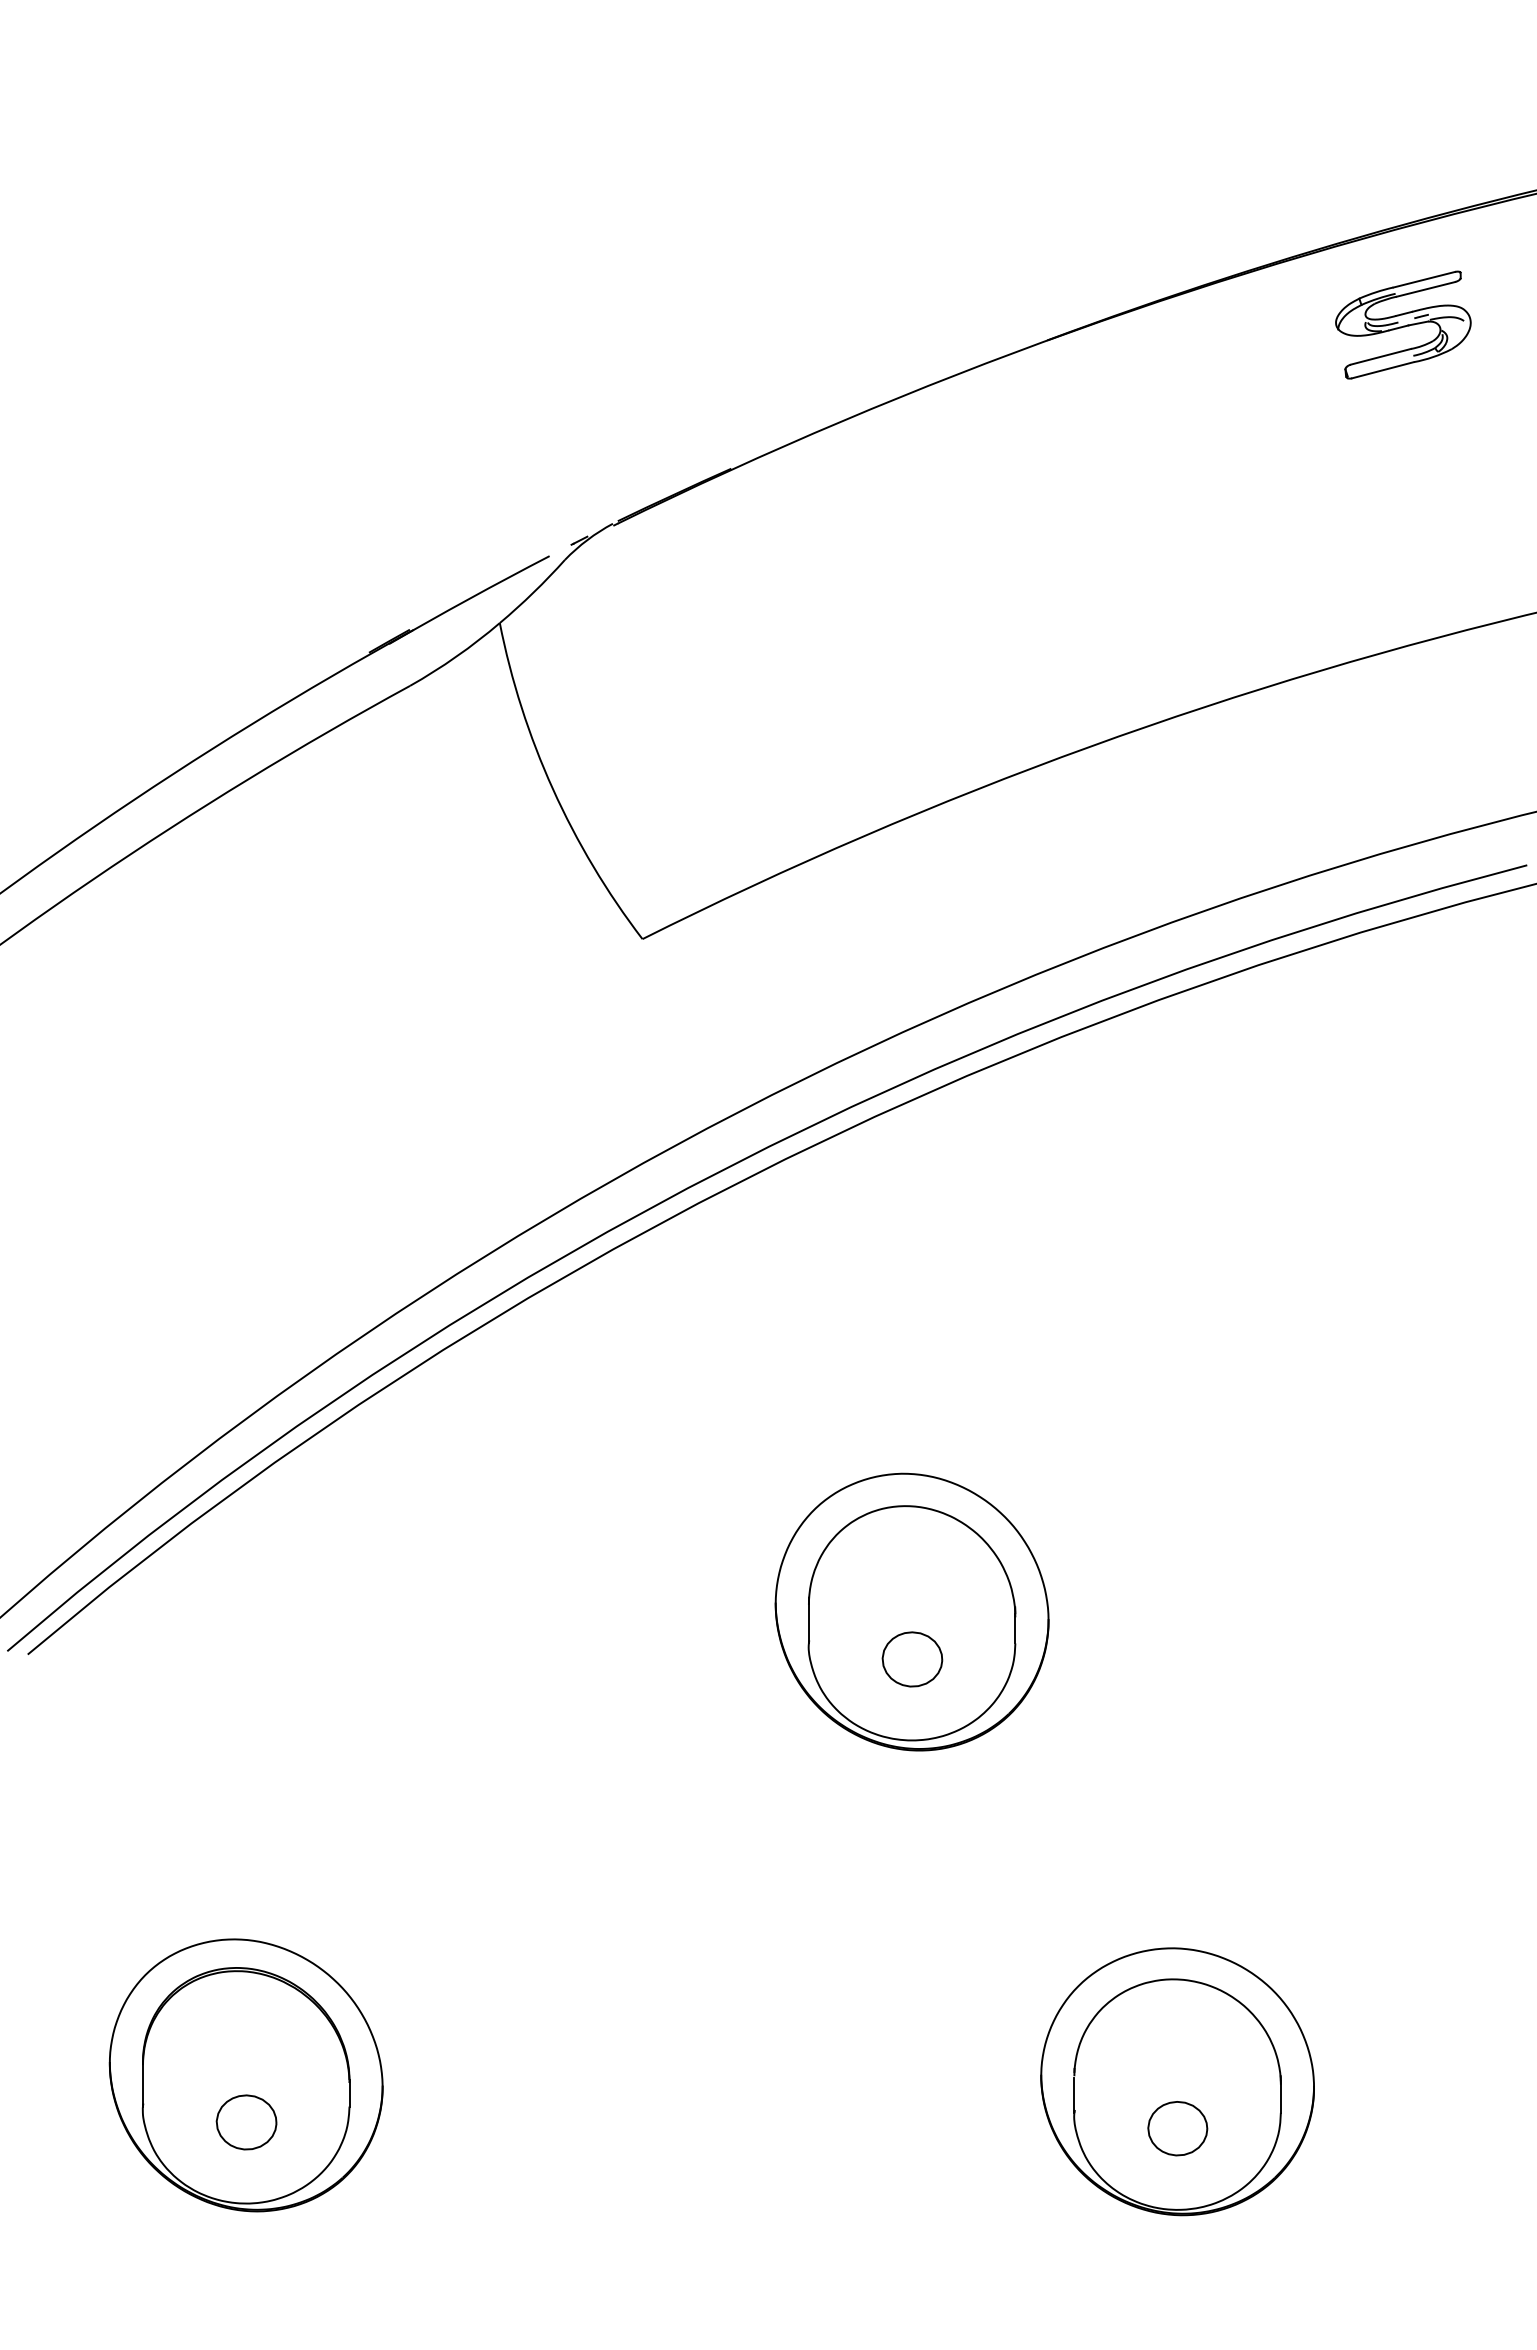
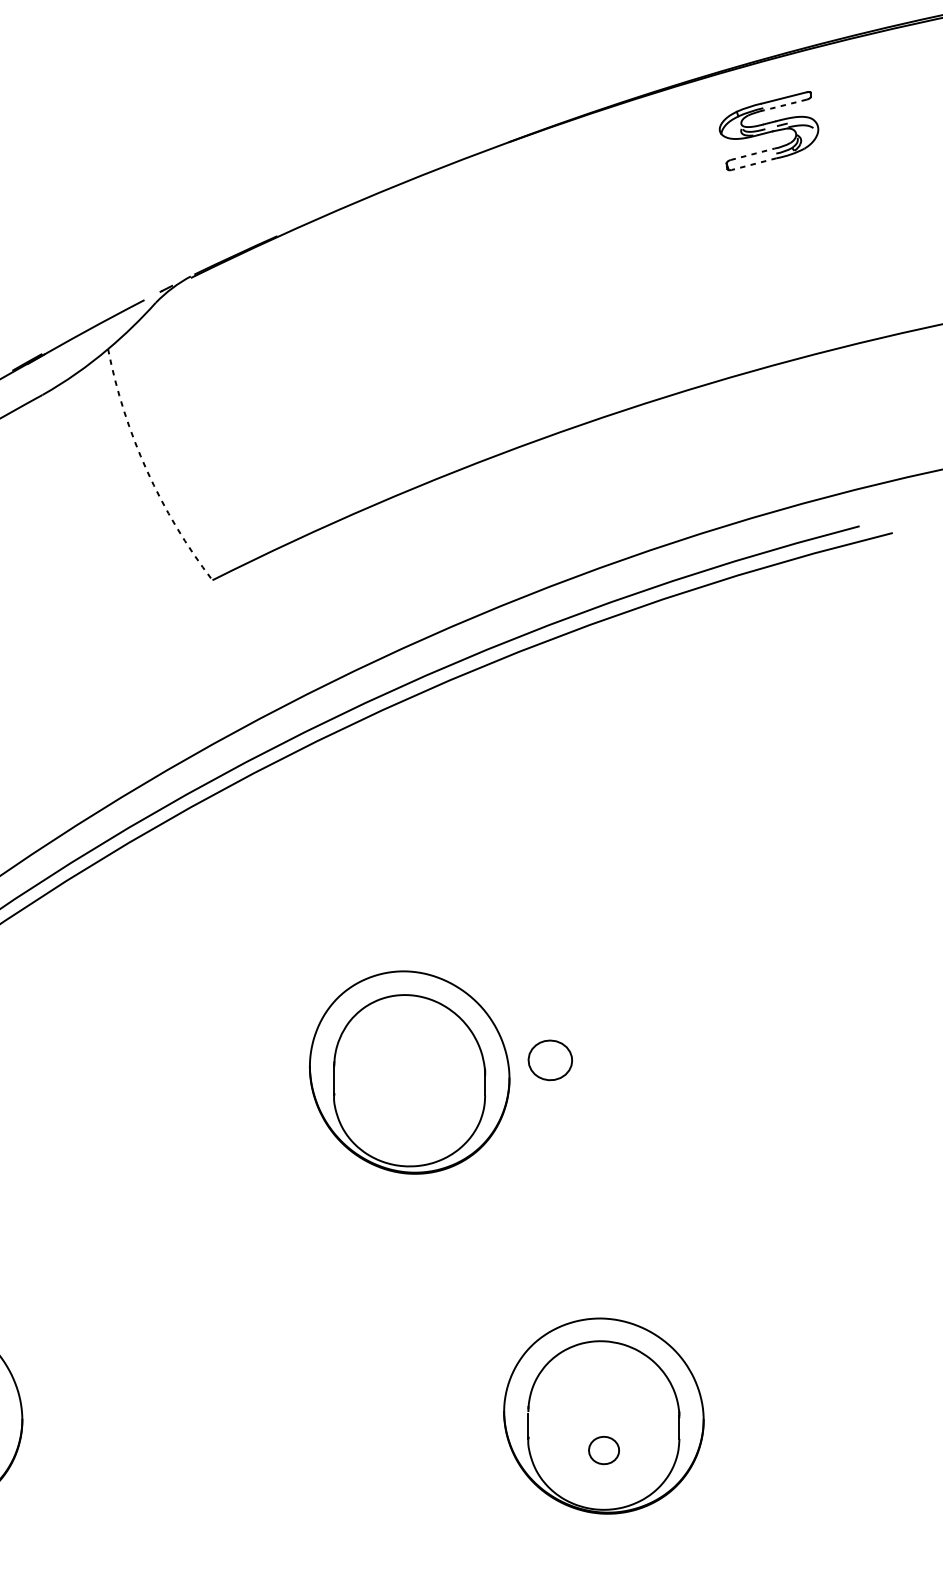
line: (1426, 289) -> (785, 105), solid -> dashed
line: (1381, 356) -> (753, 154), solid -> dashed
line: (1382, 370) -> (753, 164), solid -> dashed
arc: (553, 789) -> (147, 470), solid -> dashed
part: (912, 1659) -> (550, 1060), moved
part: (1177, 2128) -> (603, 1450), size x0.7

